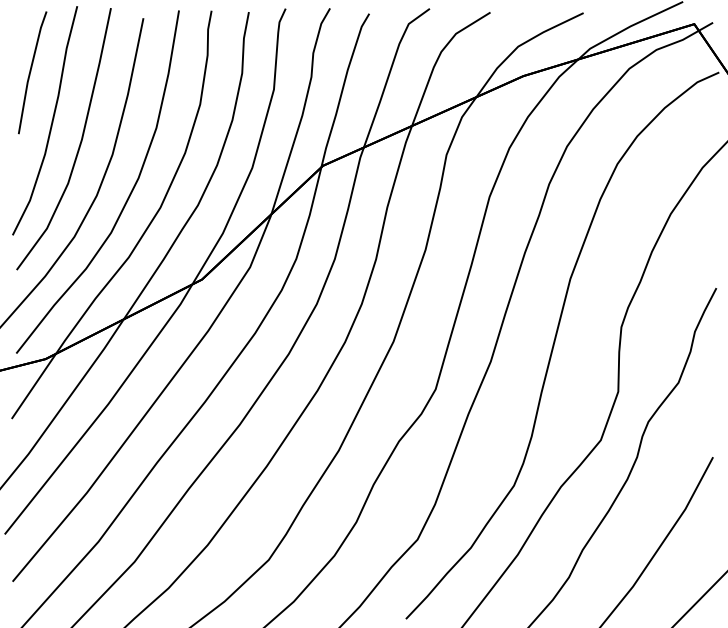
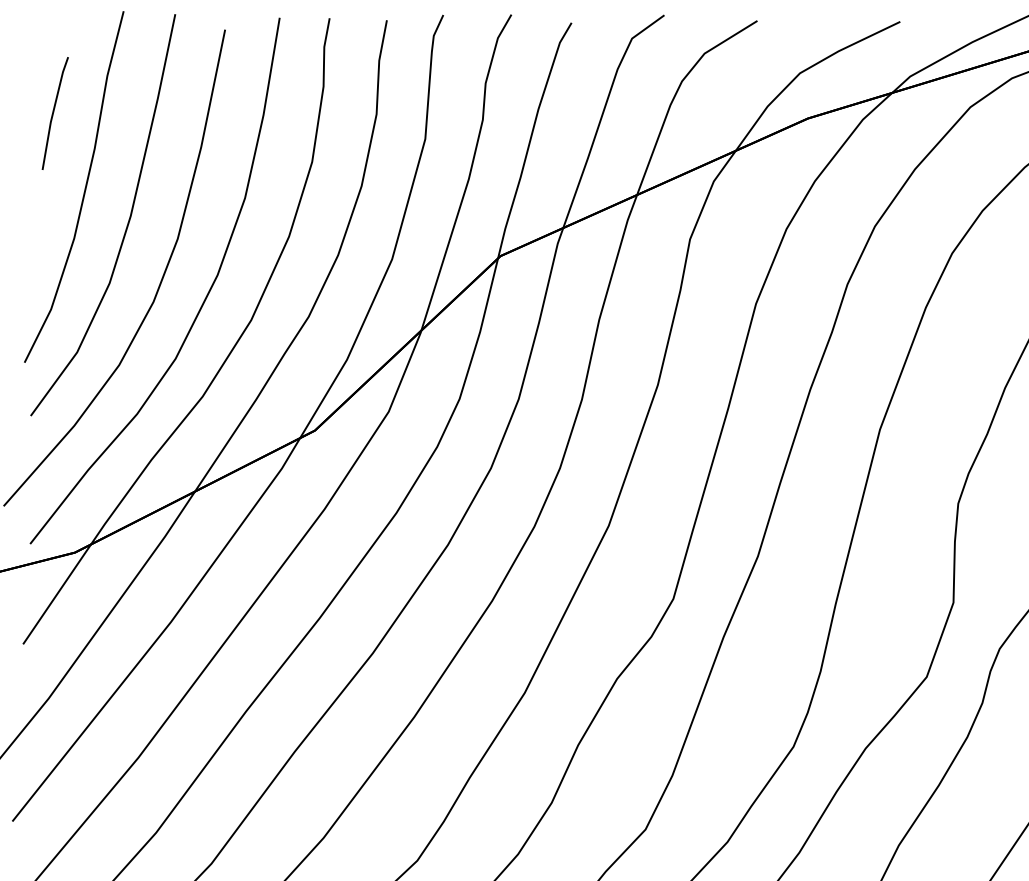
part: (32, 72) -> (54, 112), size x0.6

